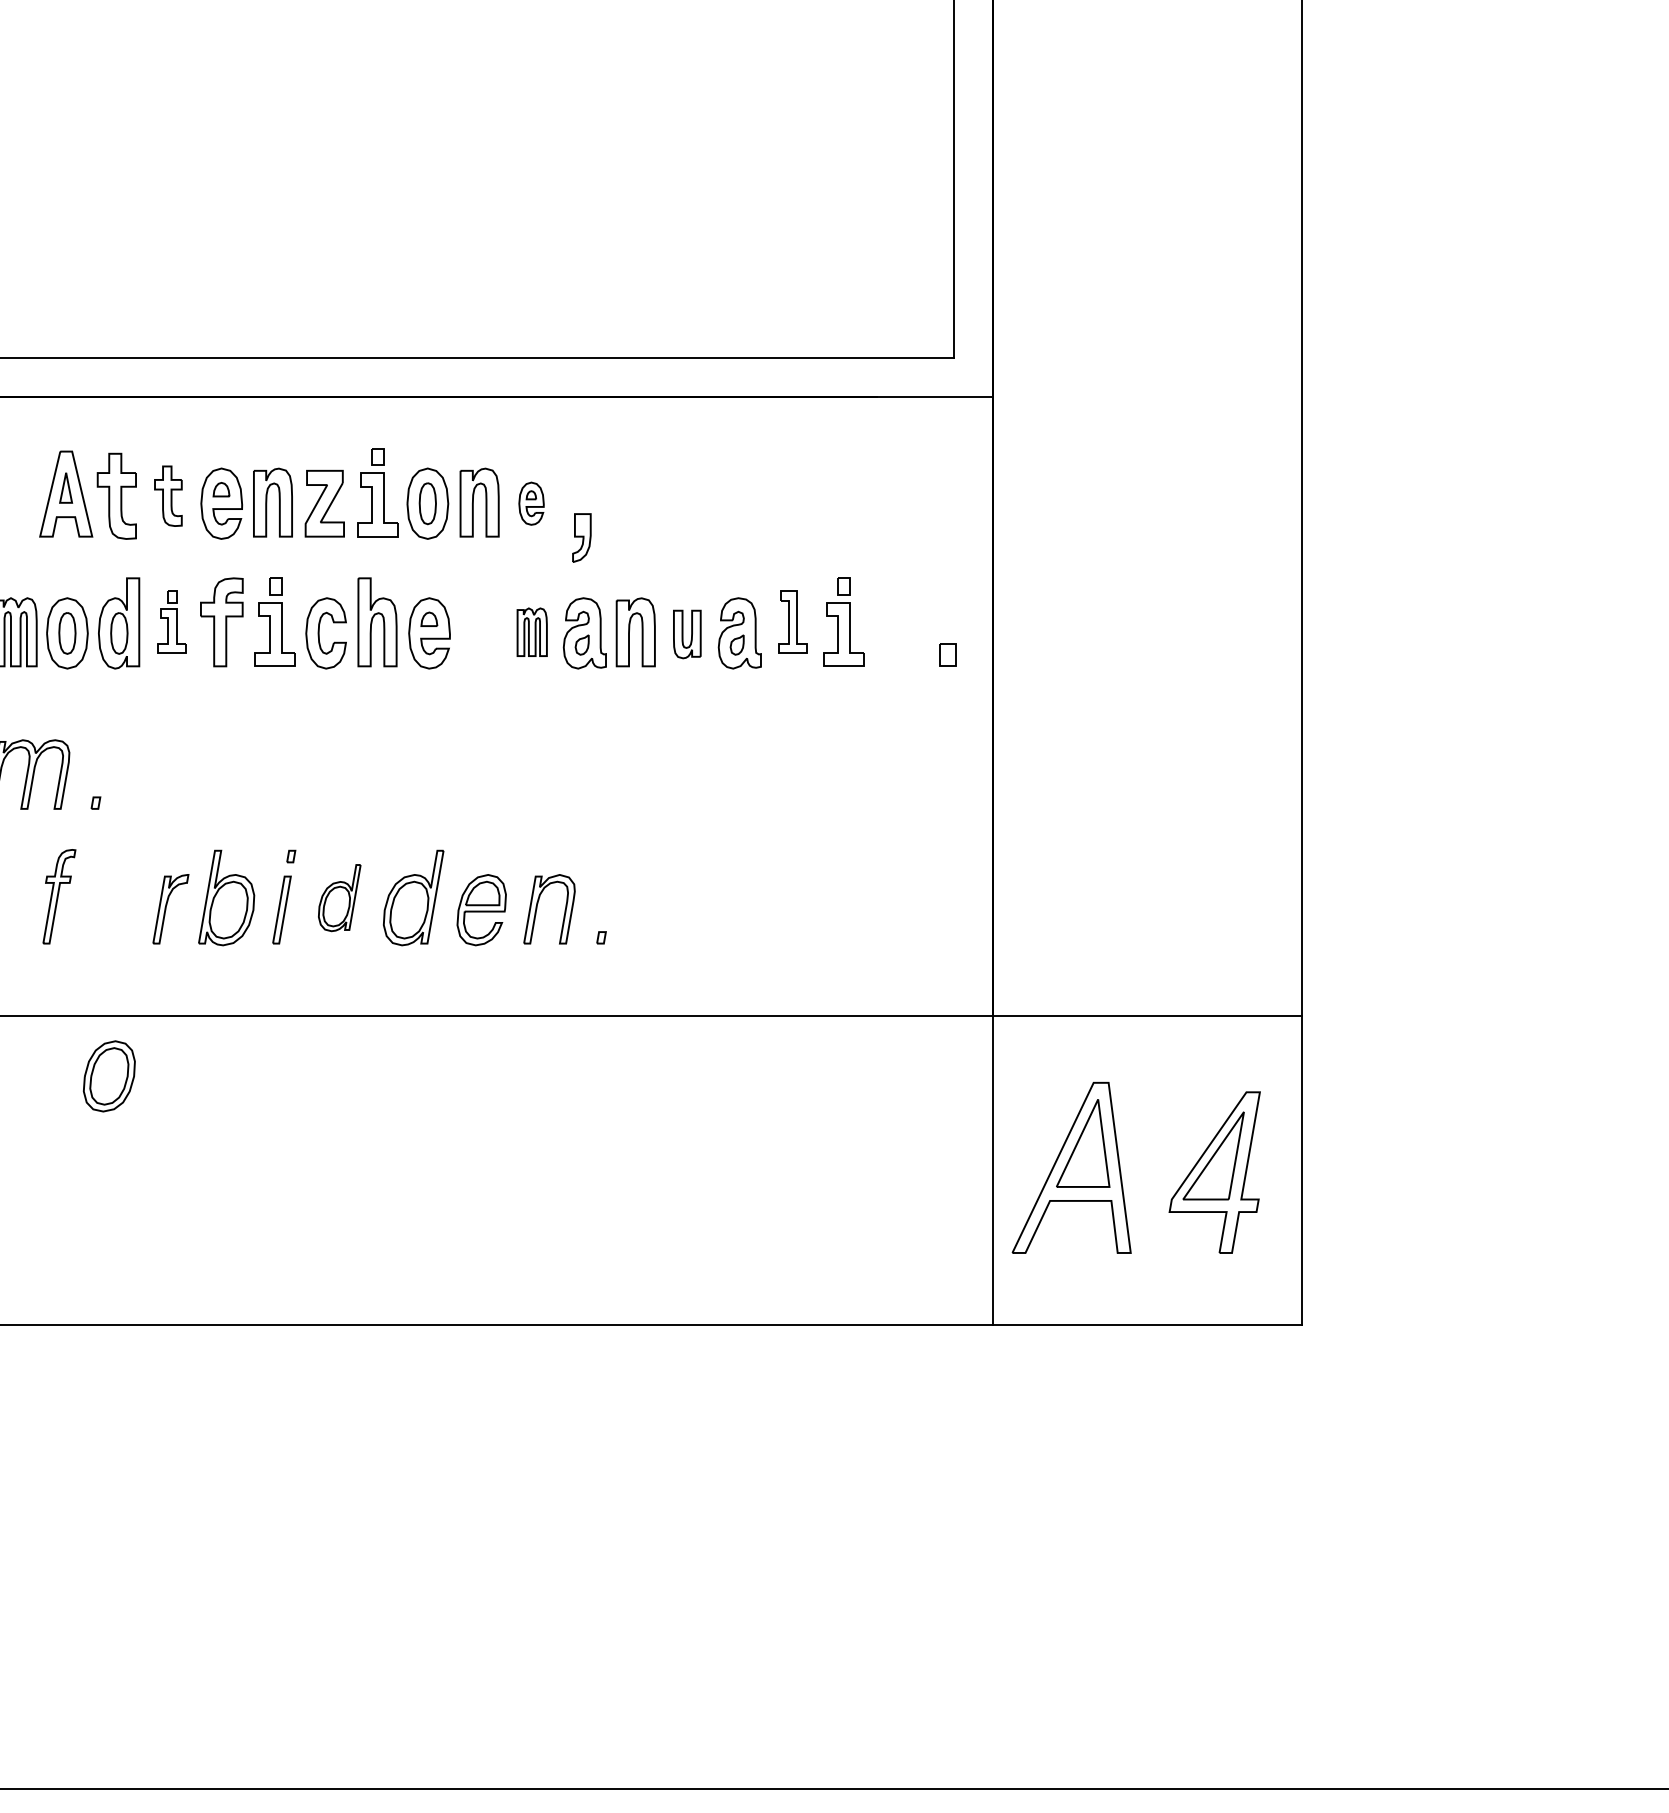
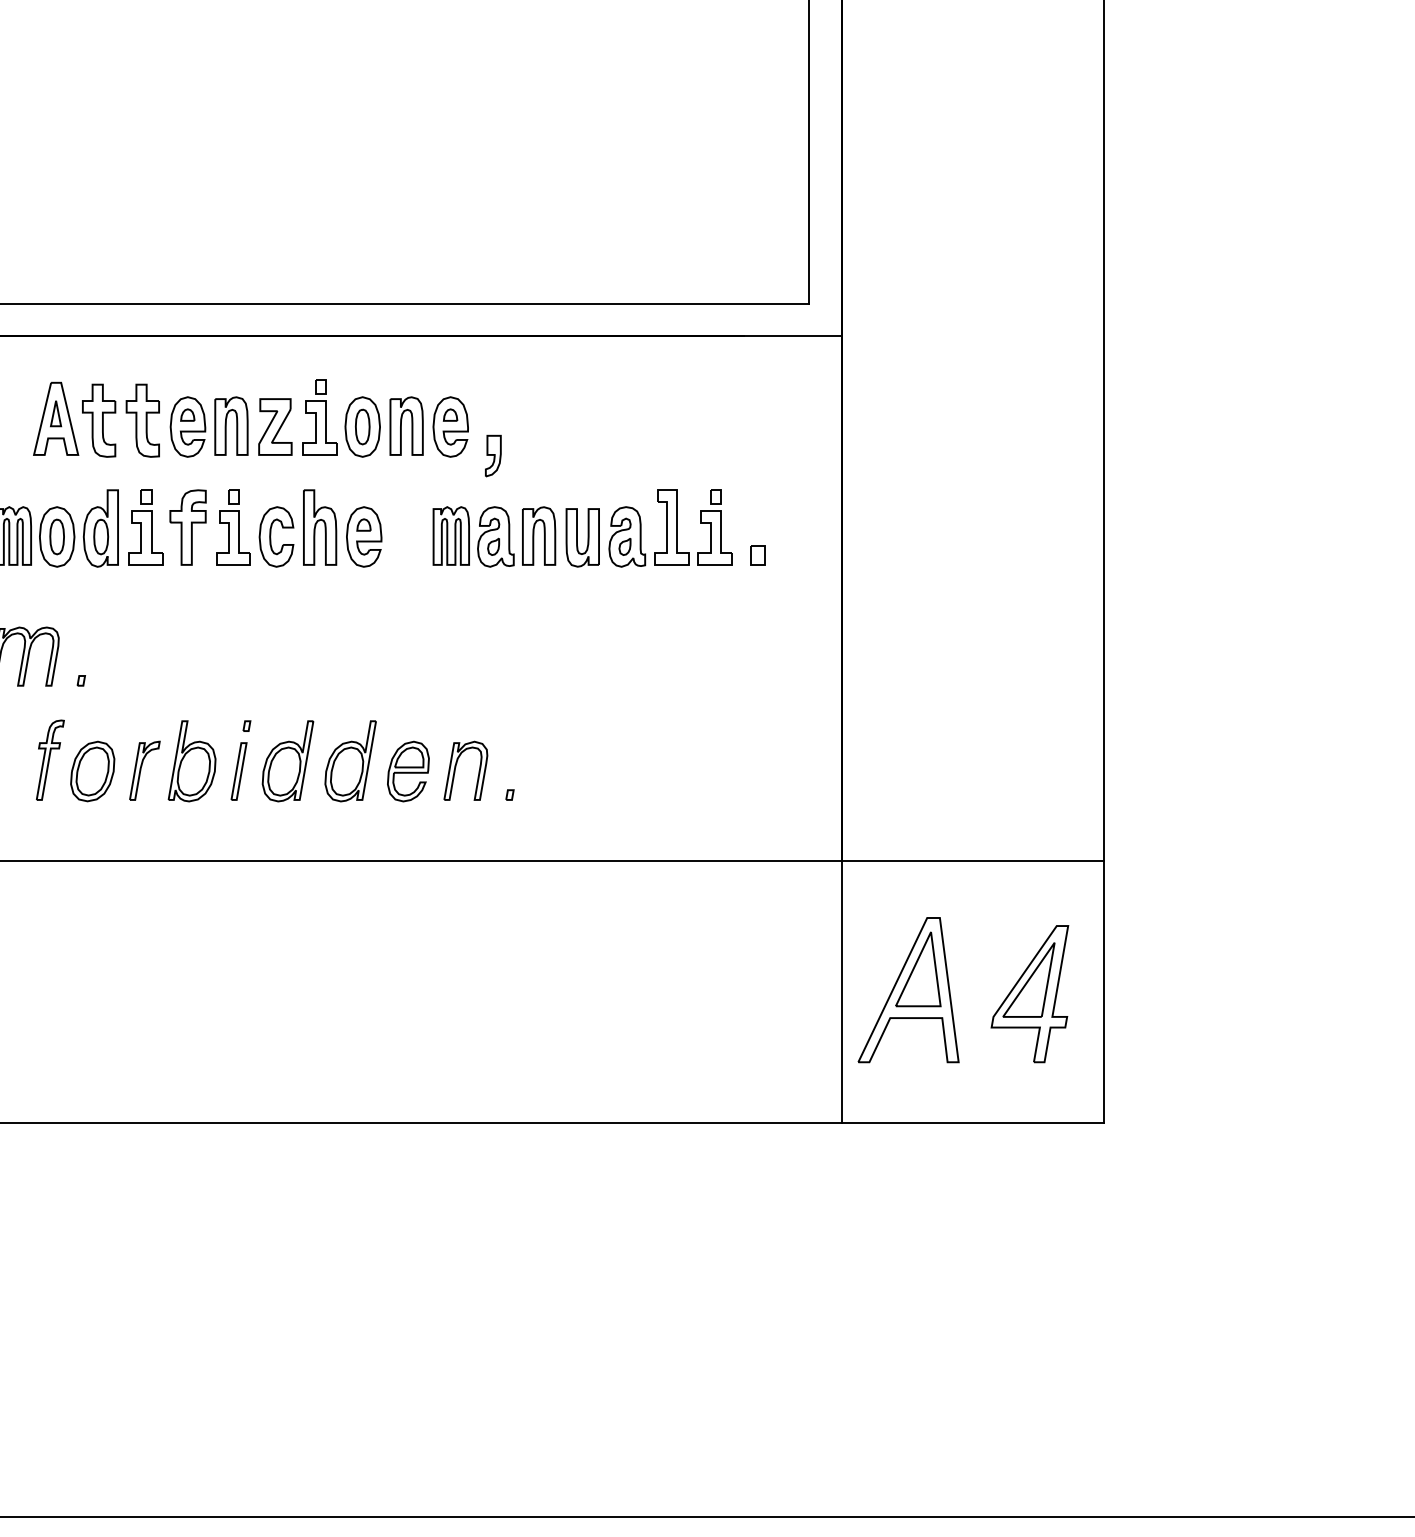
part: (168, 496) -> (142, 420), size x1.43
part: (531, 503) -> (450, 426), size x1.67
part: (171, 622) -> (145, 527), size x1.43
part: (792, 622) -> (671, 527), size x1.43
part: (531, 631) -> (450, 535), size x1.43
part: (687, 634) -> (582, 537), size x1.43
part: (947, 655) -> (757, 555), moved
part: (339, 898) -> (287, 761), size x1.43
part: (109, 1076) -> (92, 771), moved

